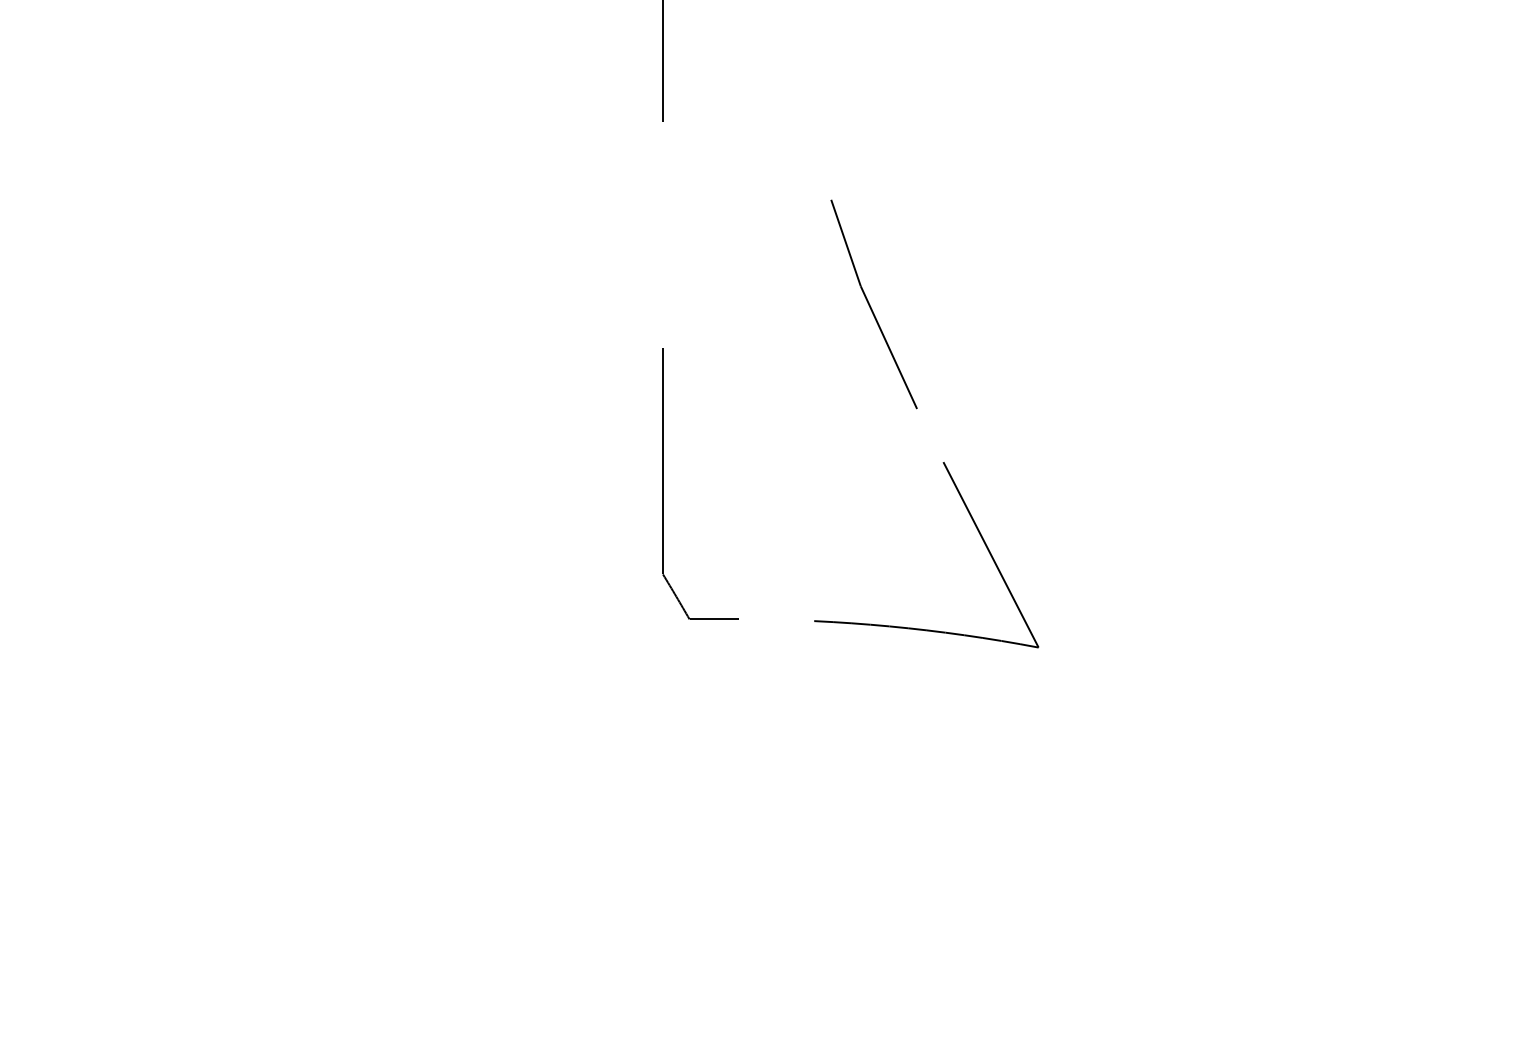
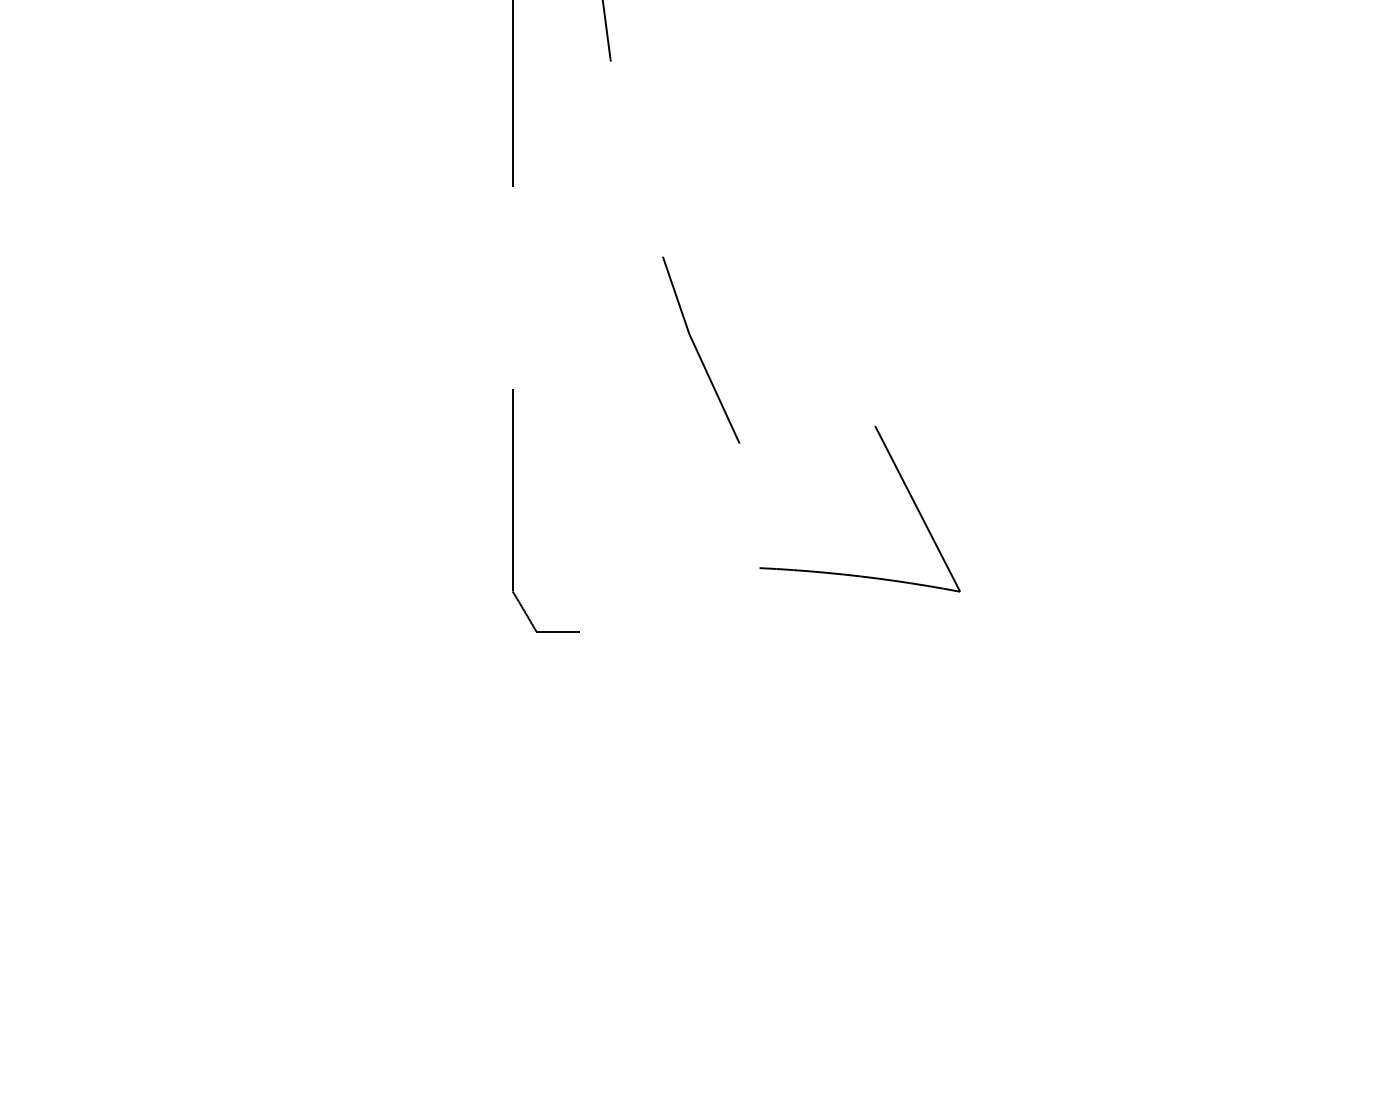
part: (977, 530) -> (905, 487), moved

